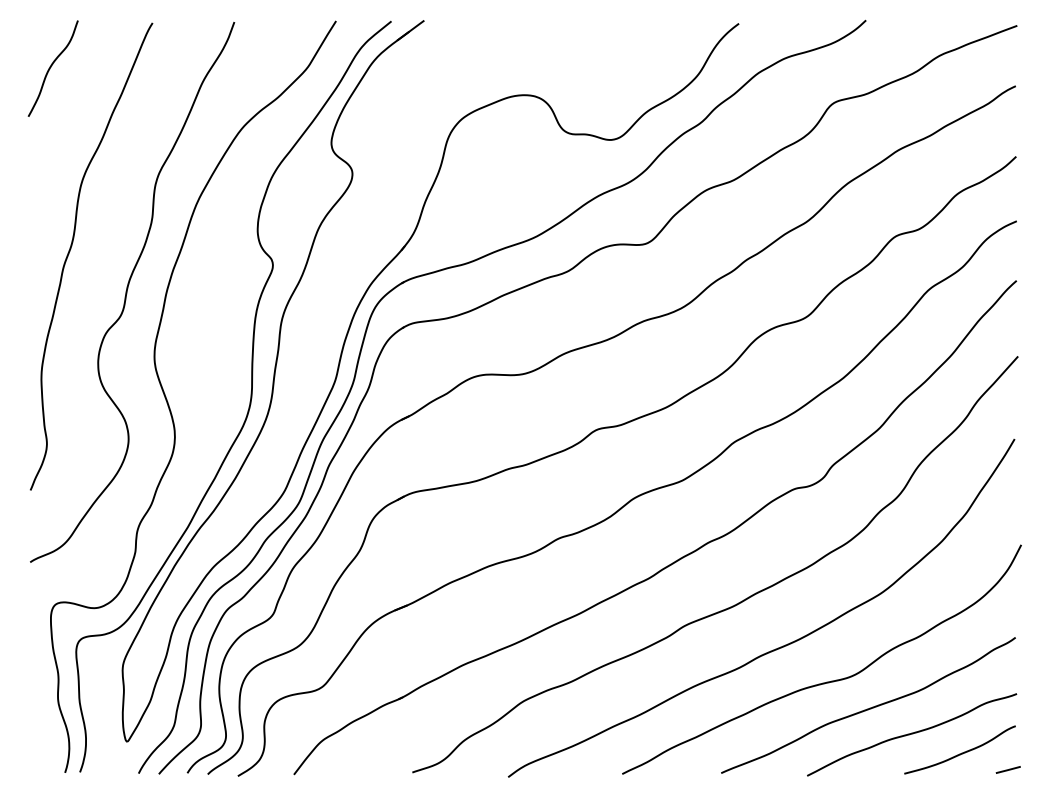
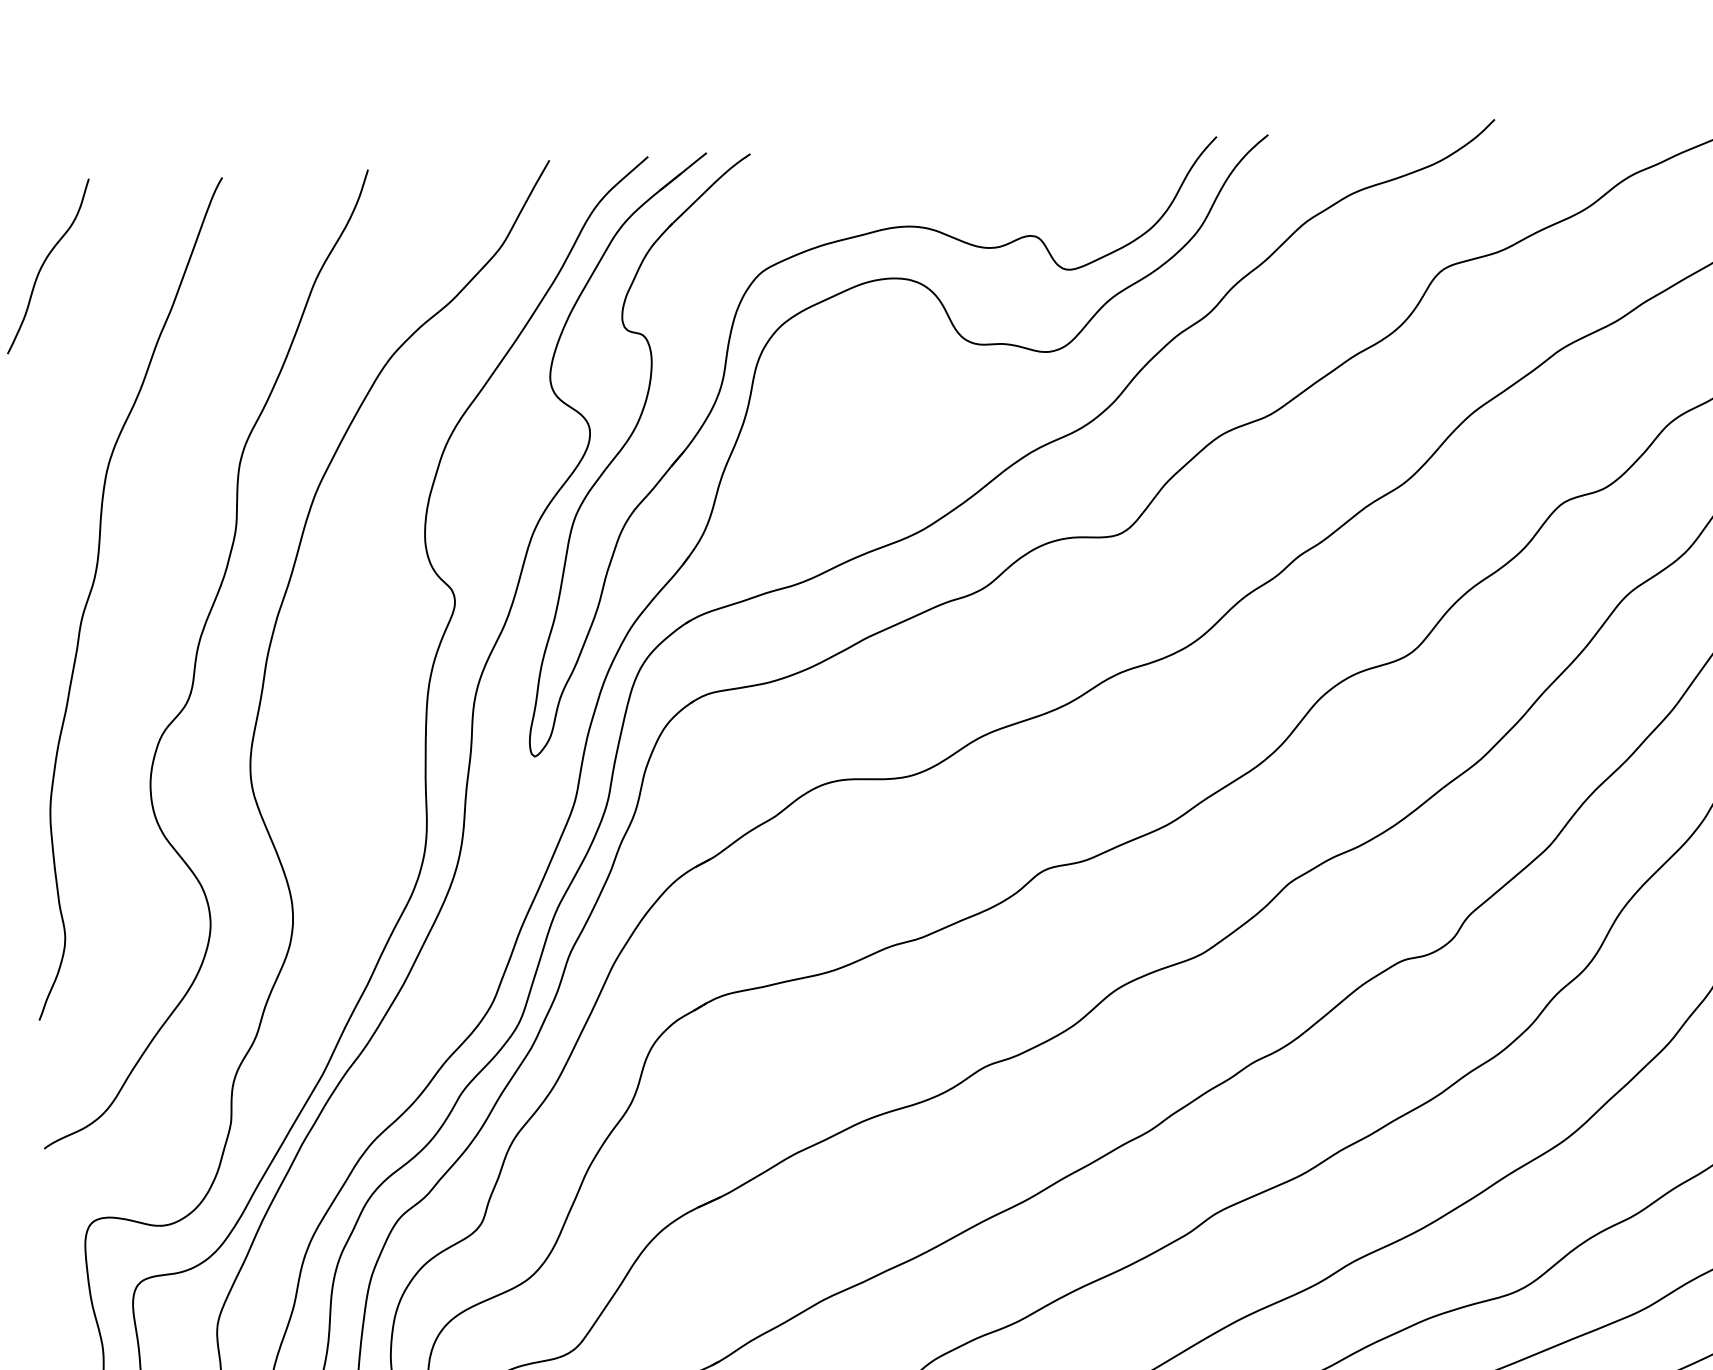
part: (427, 153) -> (722, 389), added

